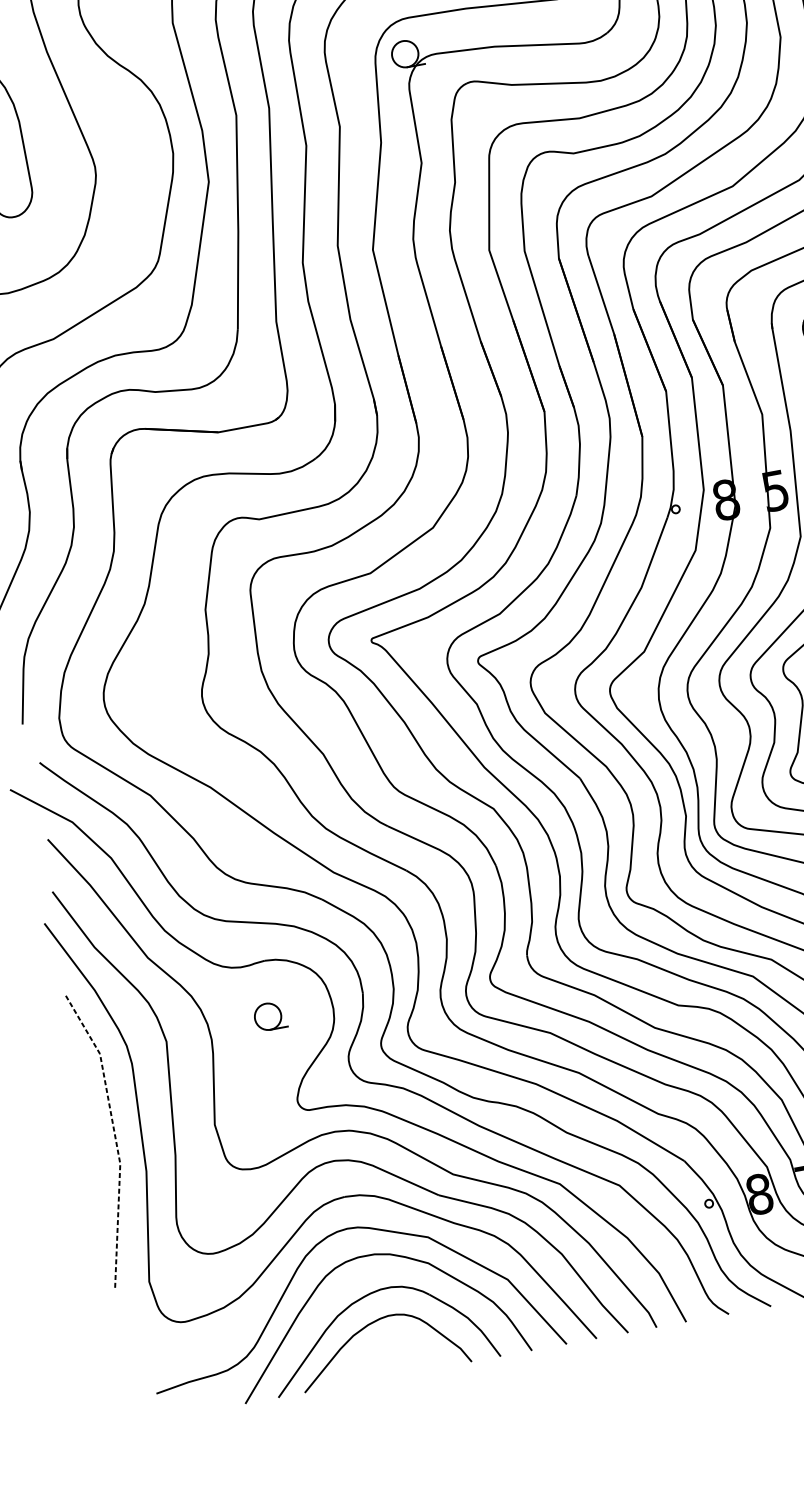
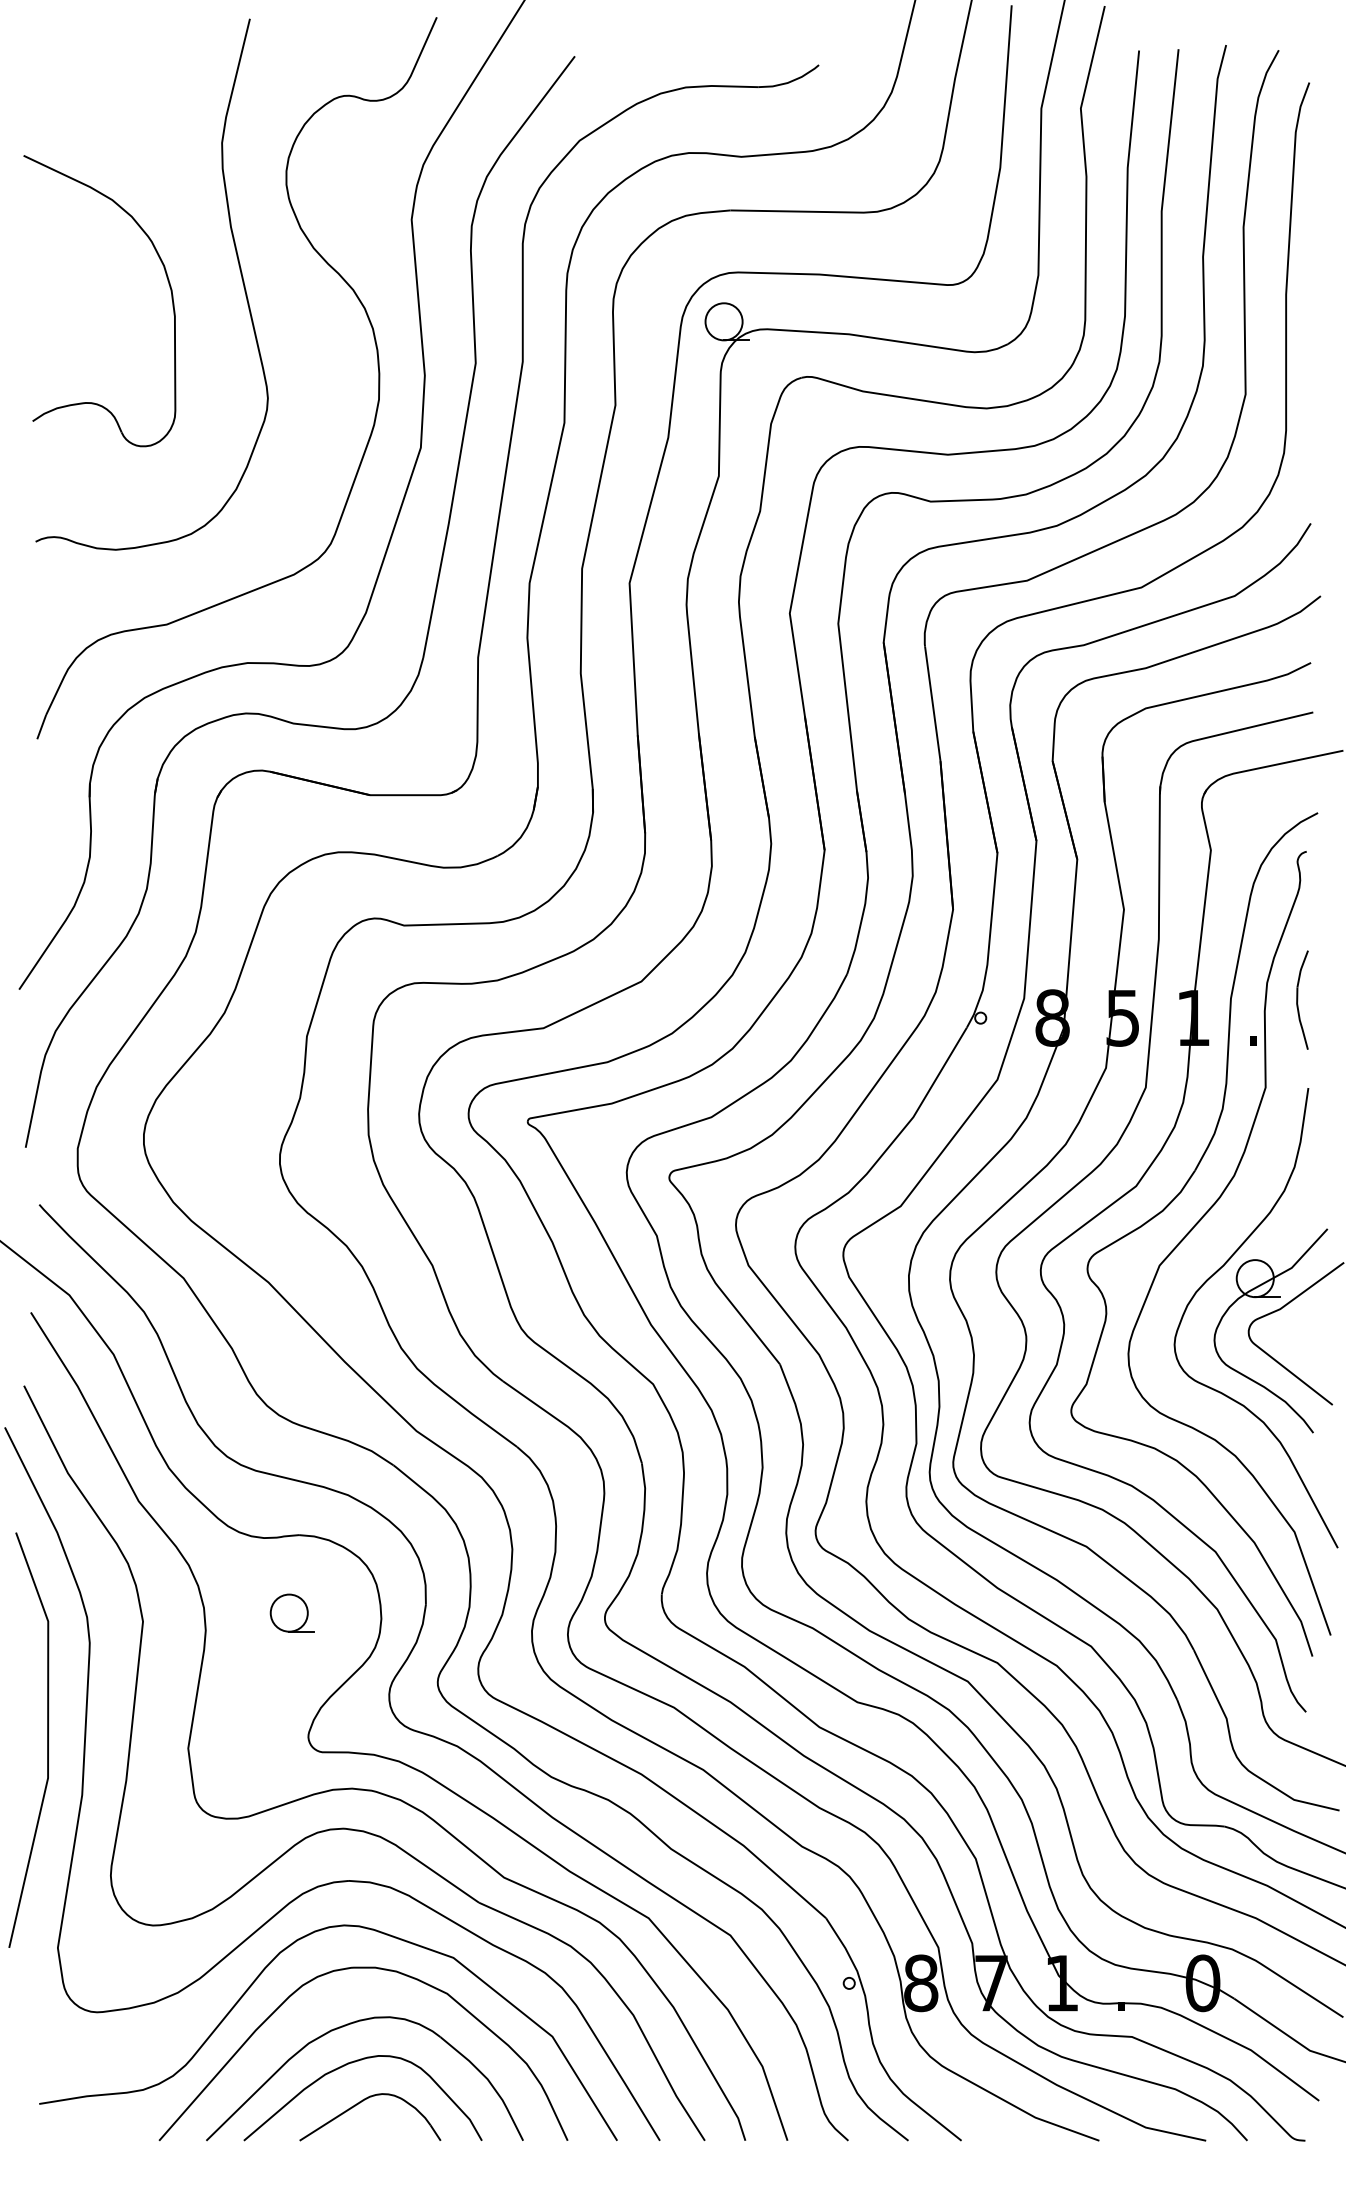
line: (115, 1137) -> (48, 1740), dashed -> solid
part: (381, 1351) -> (360, 2103), added

